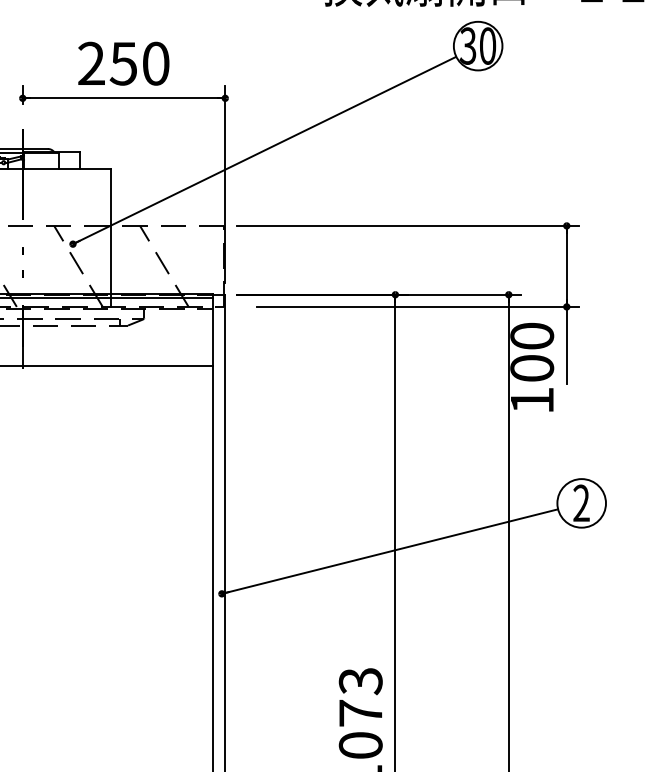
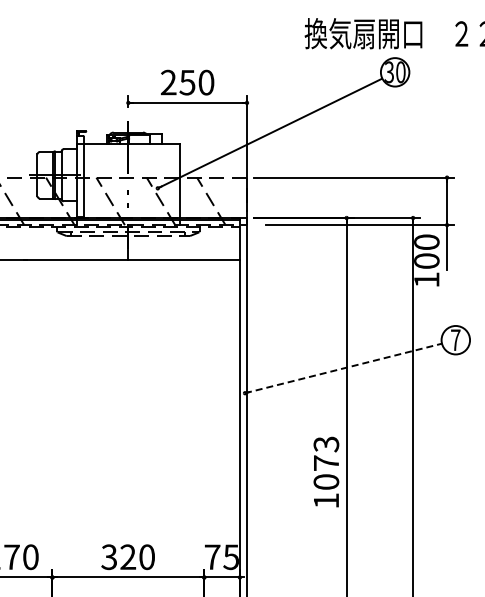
text: (581, 502) -> (455, 339), 2 -> 7
line: (389, 551) -> (343, 368), solid -> dashed

